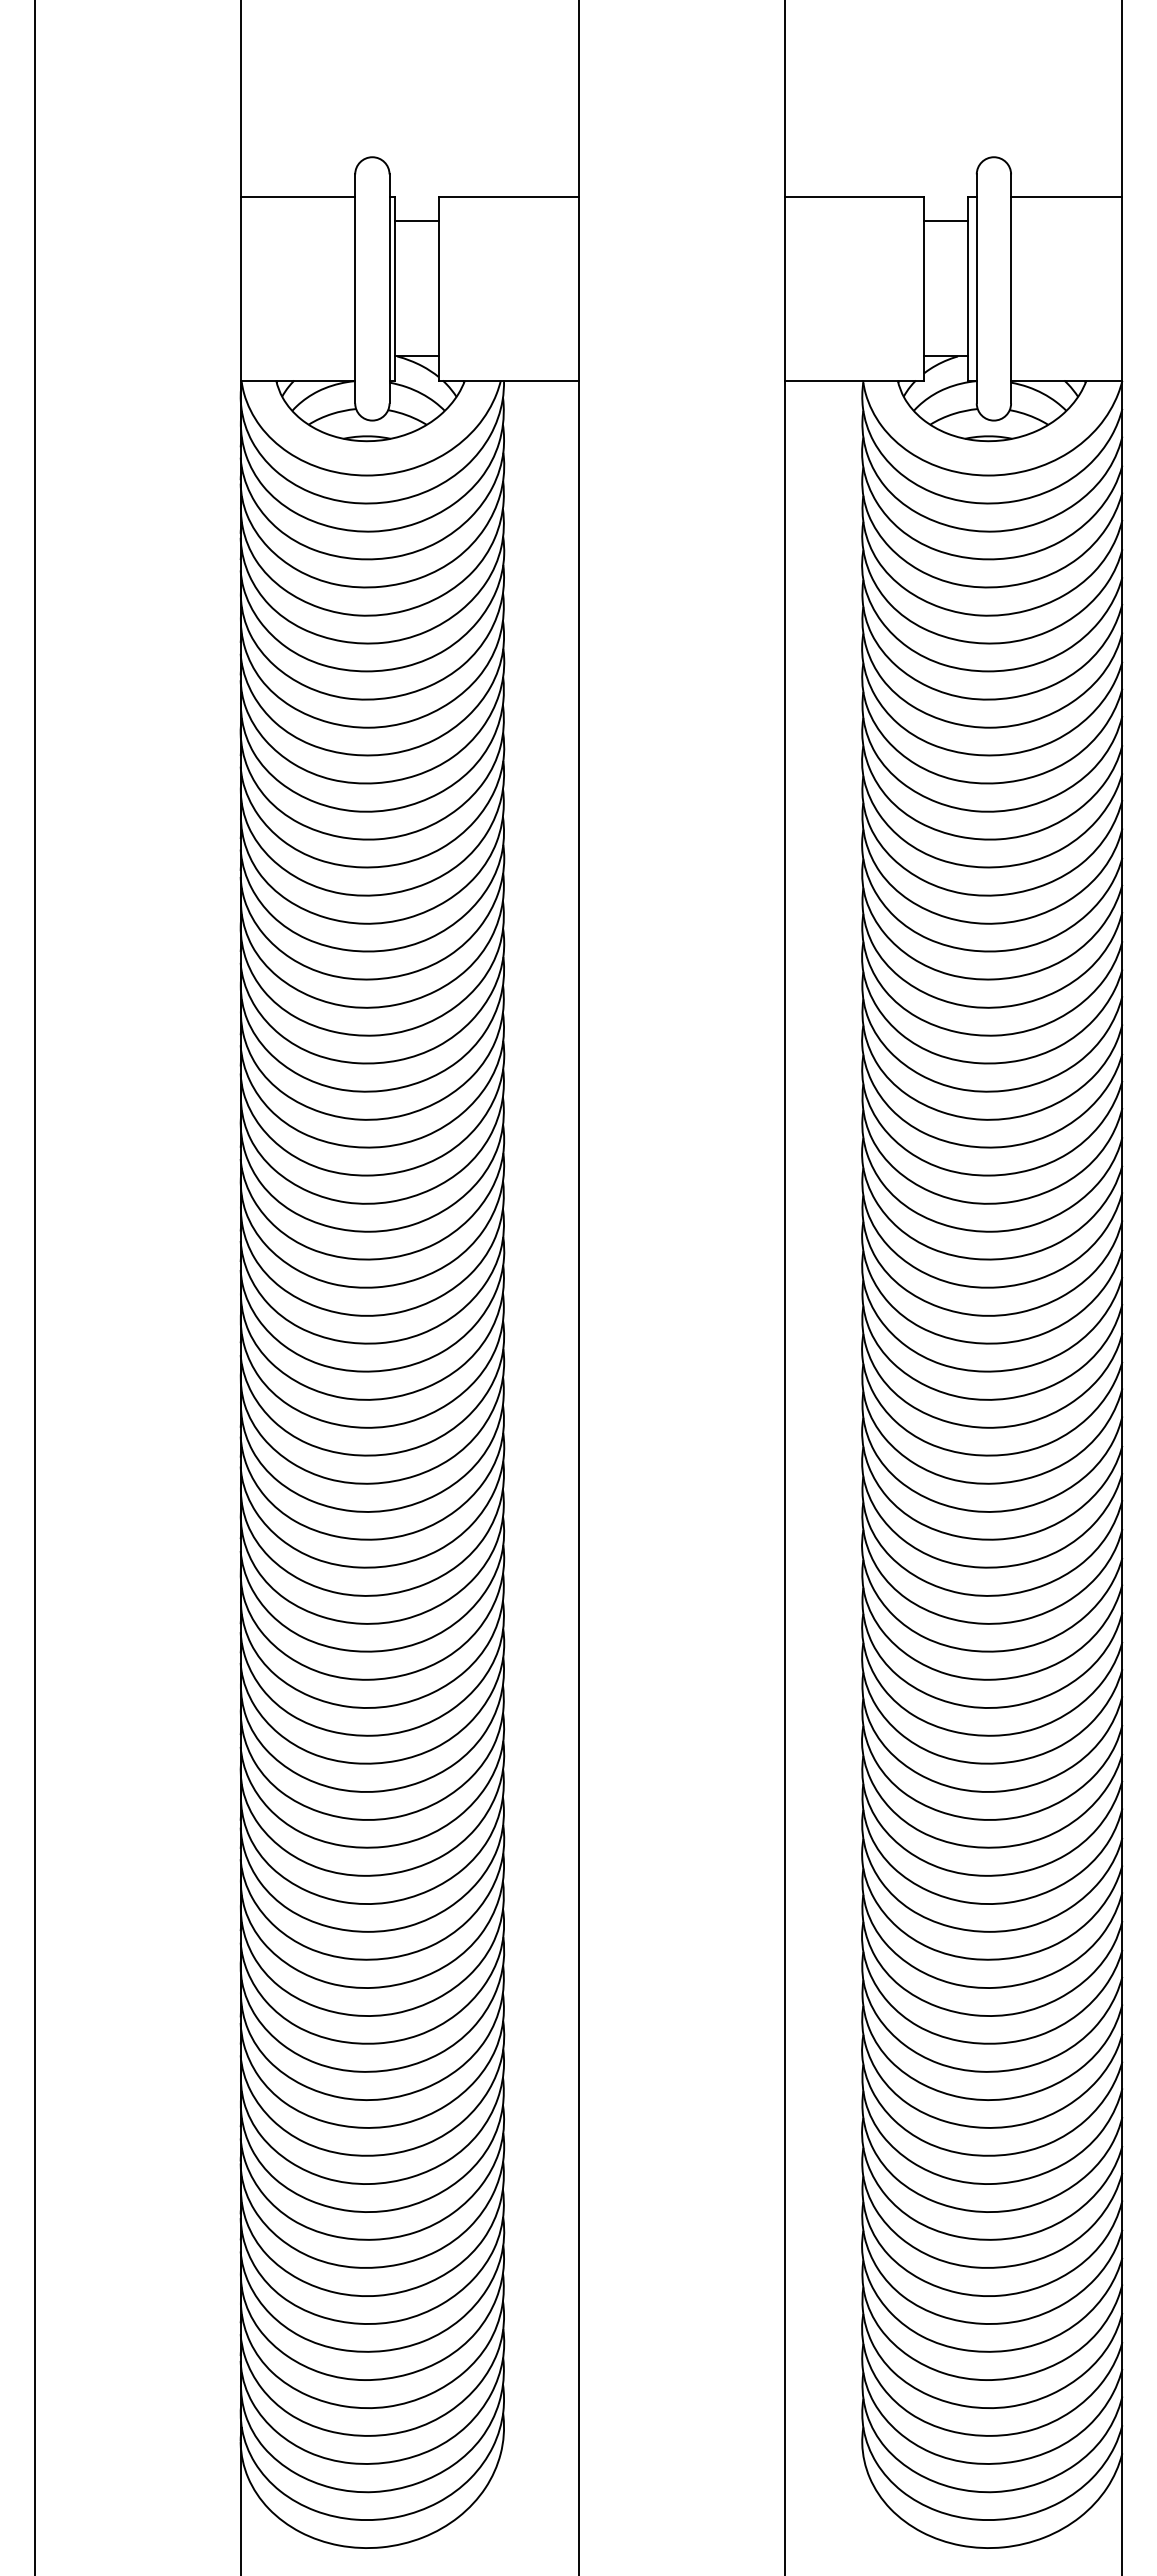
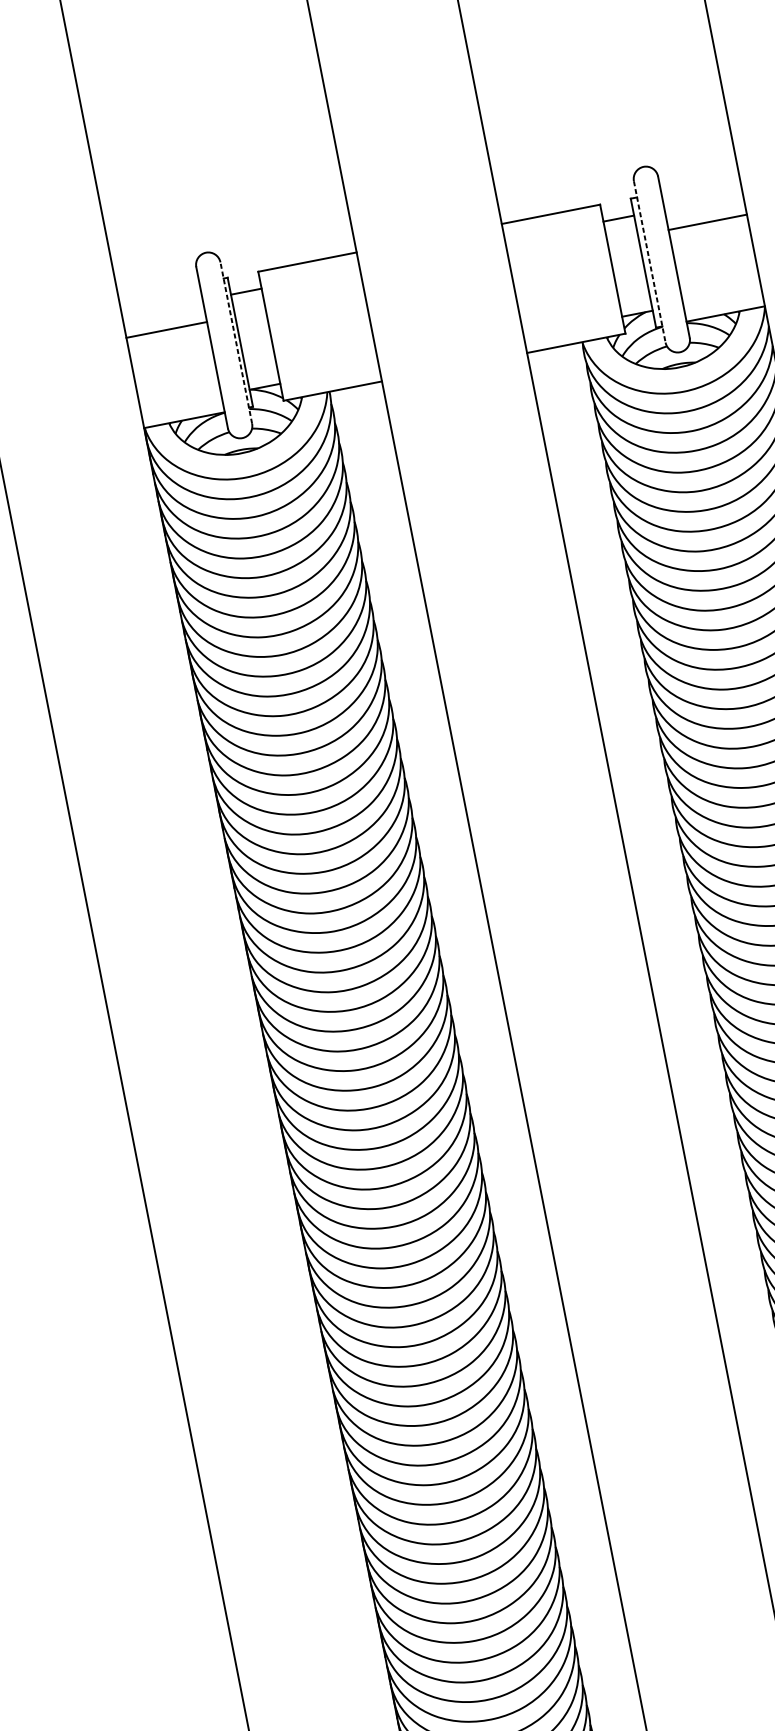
line: (297, 197) -> (166, 330), moved
line: (1066, 197) -> (707, 222), moved
line: (389, 288) -> (236, 342), solid -> dashed
line: (976, 288) -> (649, 261), solid -> dashed

